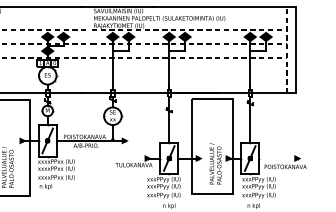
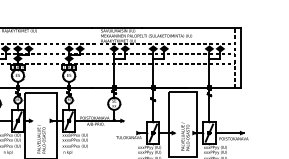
line: (279, 159) -> (229, 133), added

